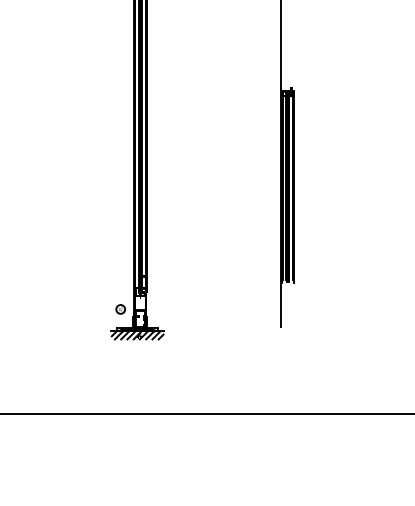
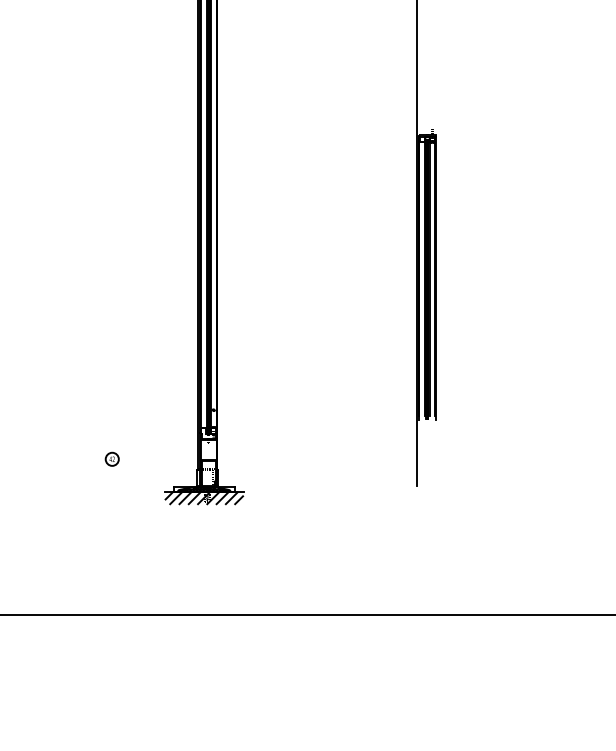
part: (120, 309) -> (111, 459), moved

